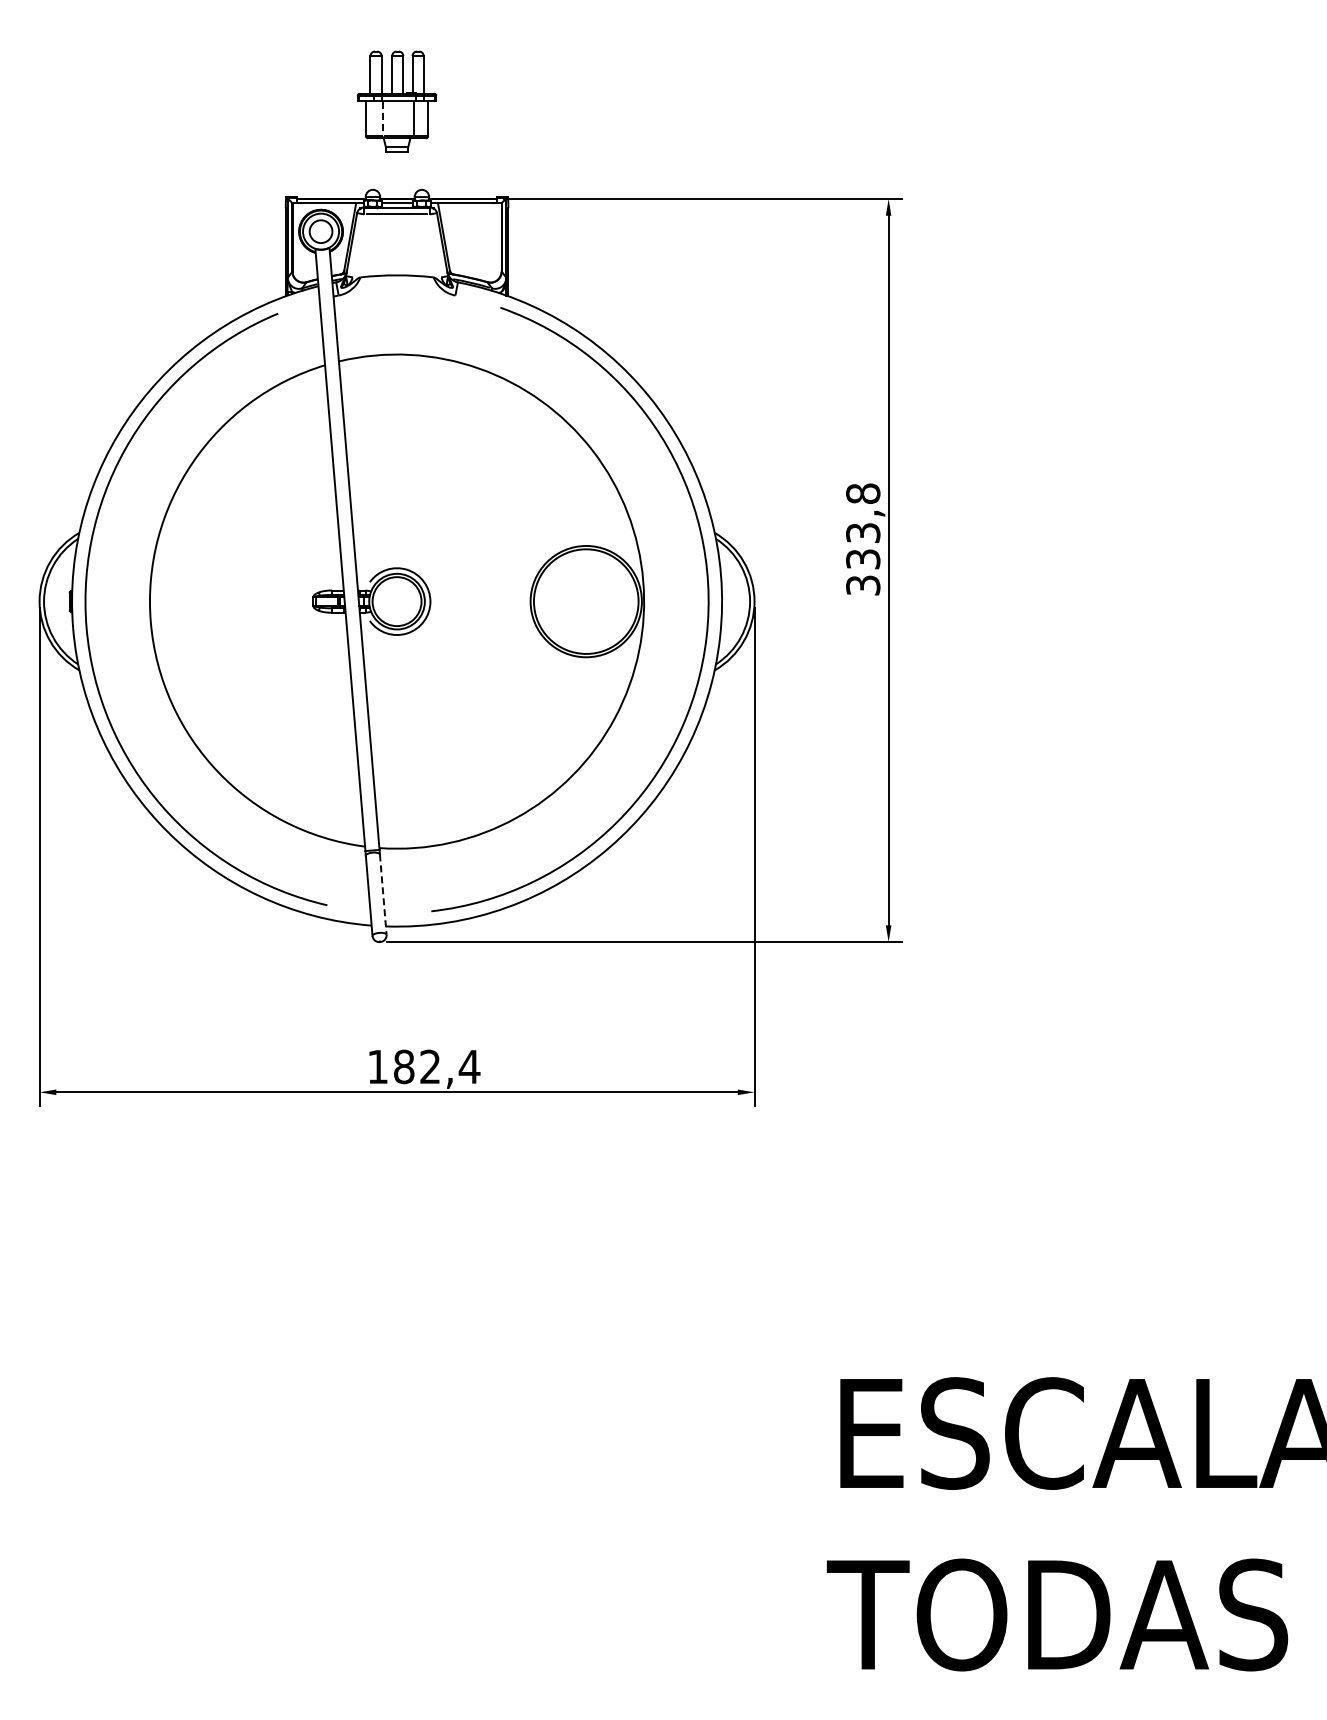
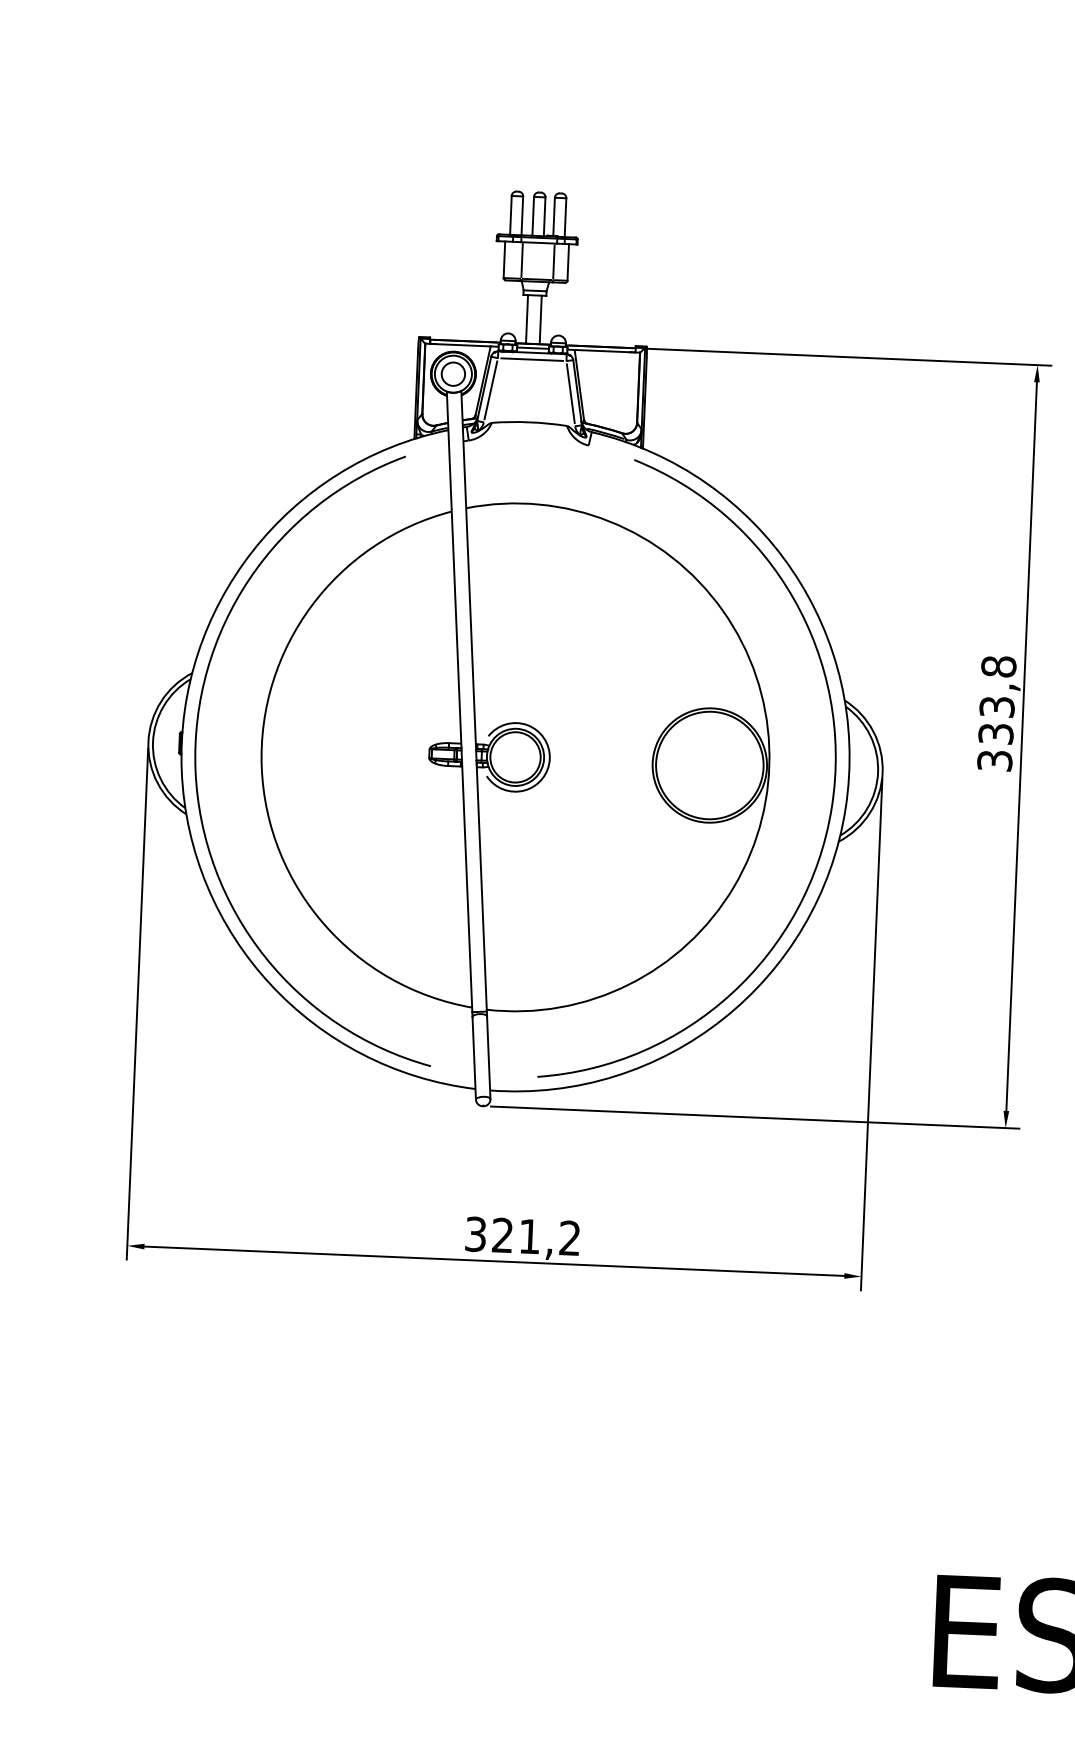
line: (383, 118) -> (522, 260), dashed -> solid
line: (390, 175) -> (527, 319), added
line: (403, 175) -> (540, 320), added
line: (358, 245) -> (491, 390), added
line: (435, 245) -> (570, 393), added
line: (383, 895) -> (488, 1058), dashed -> solid
text: (424, 1066) -> (523, 1235), 182,4 -> 321,2

